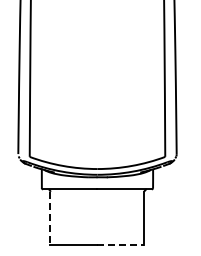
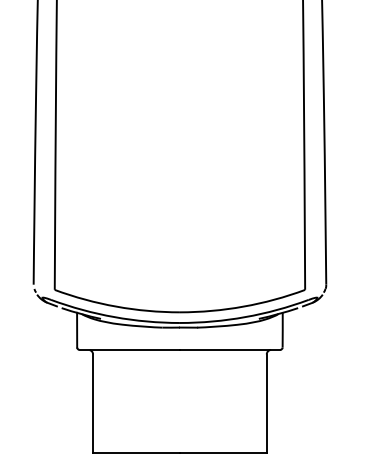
line: (50, 218) -> (93, 403), dashed -> solid
line: (120, 244) -> (222, 451), dashed -> solid

